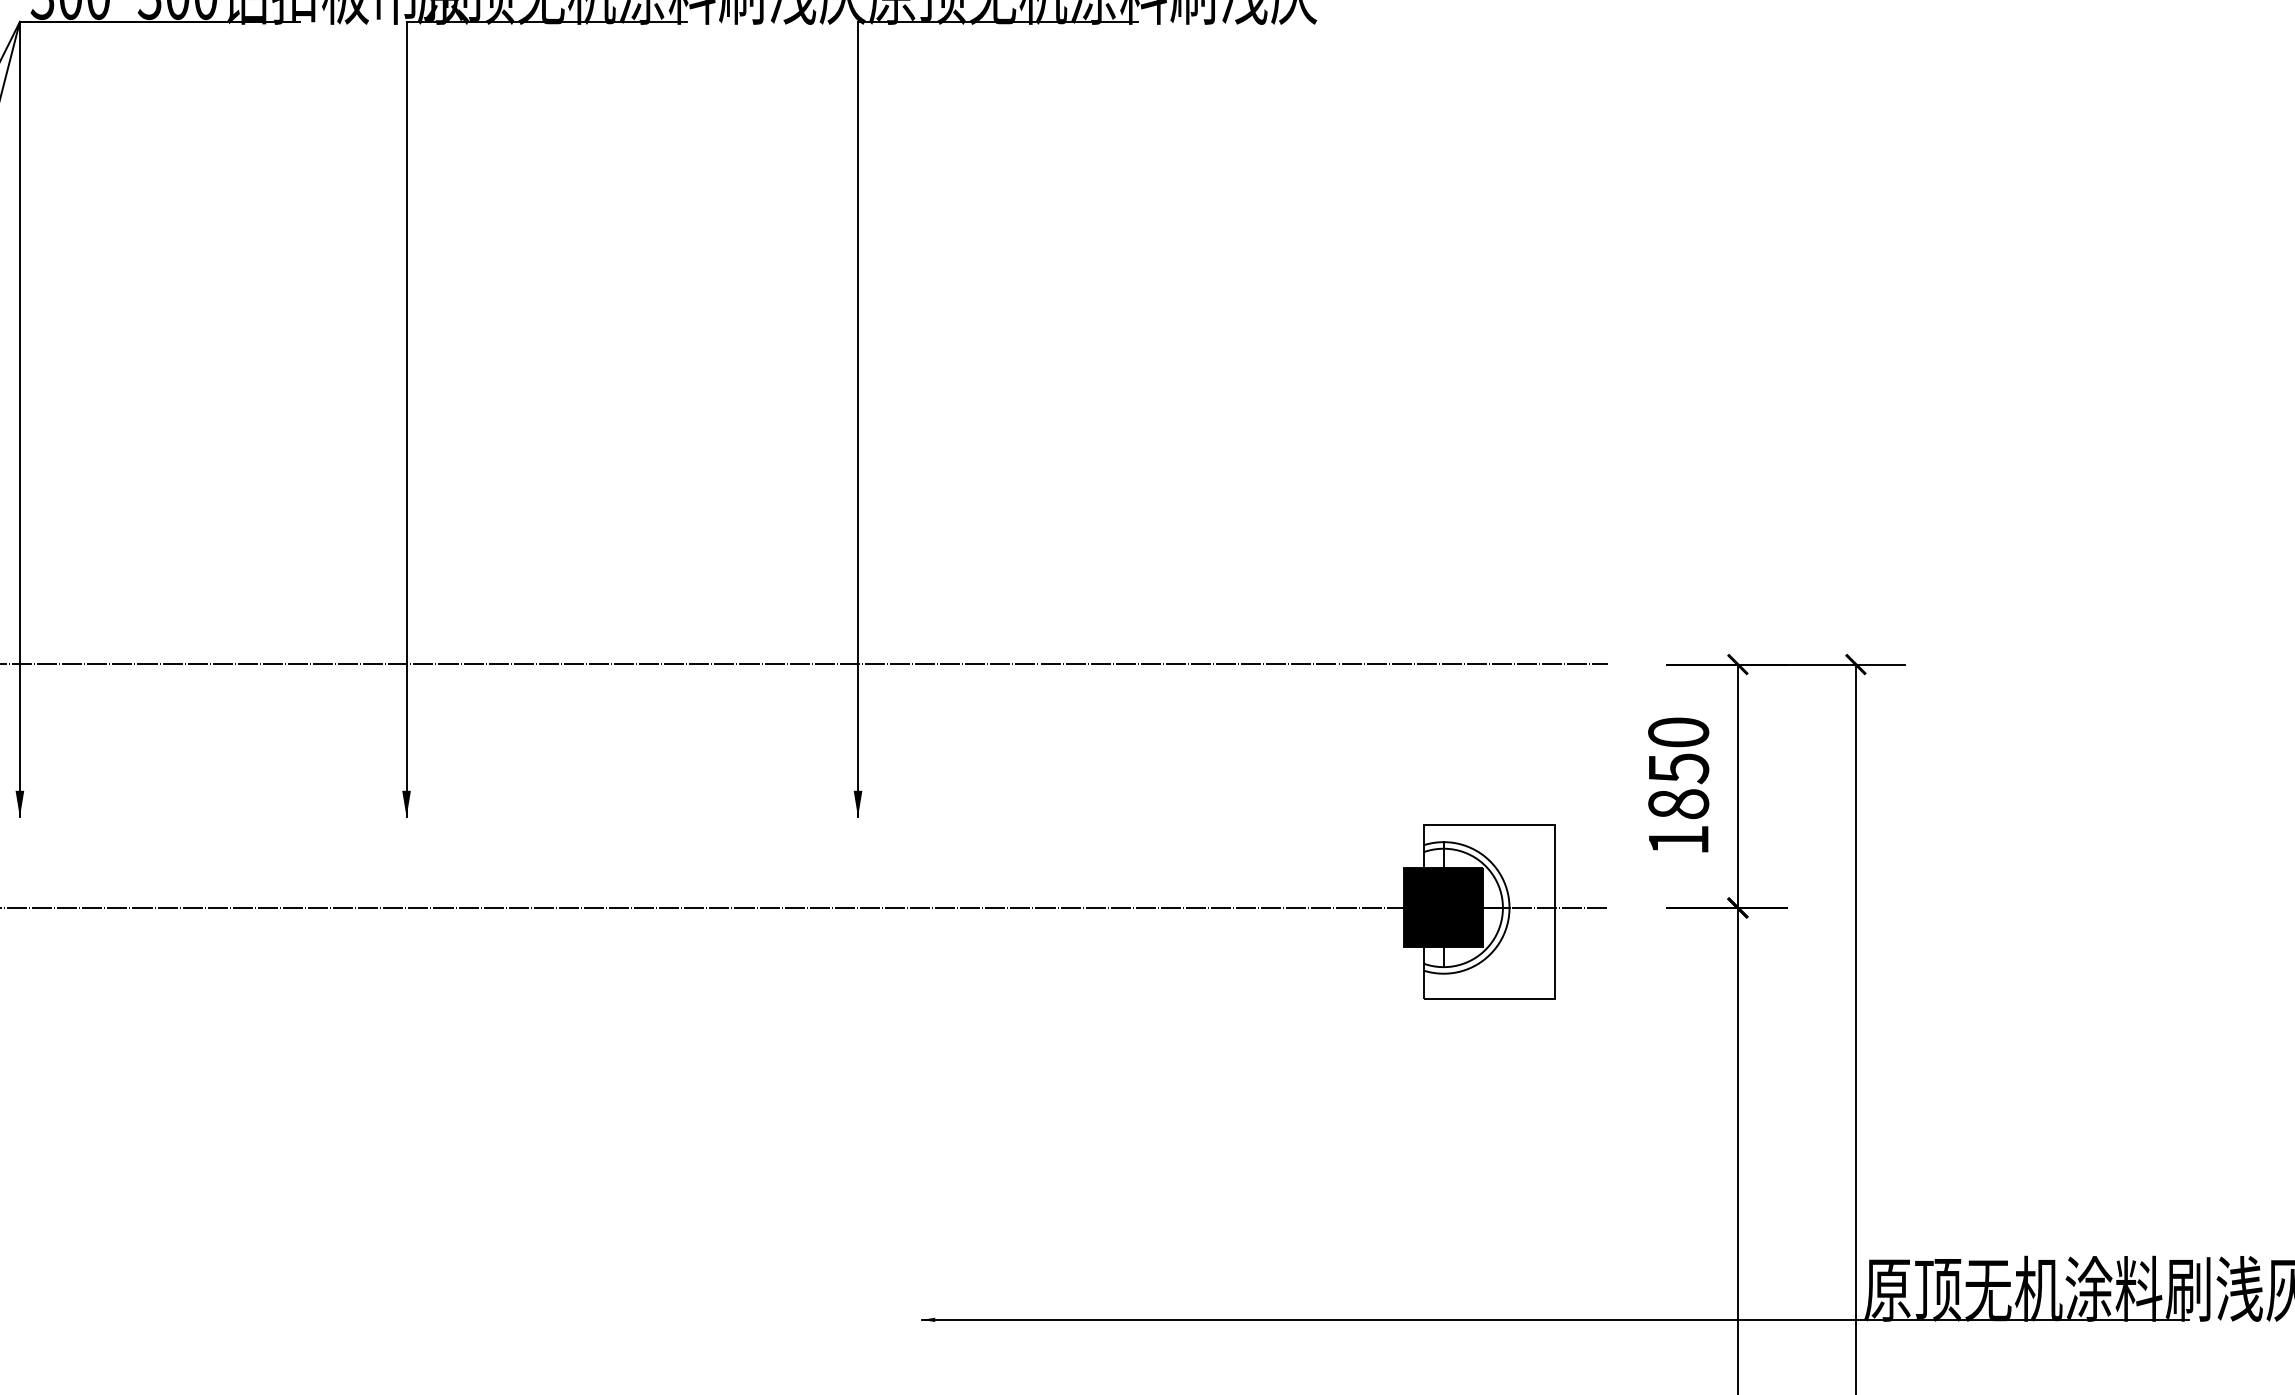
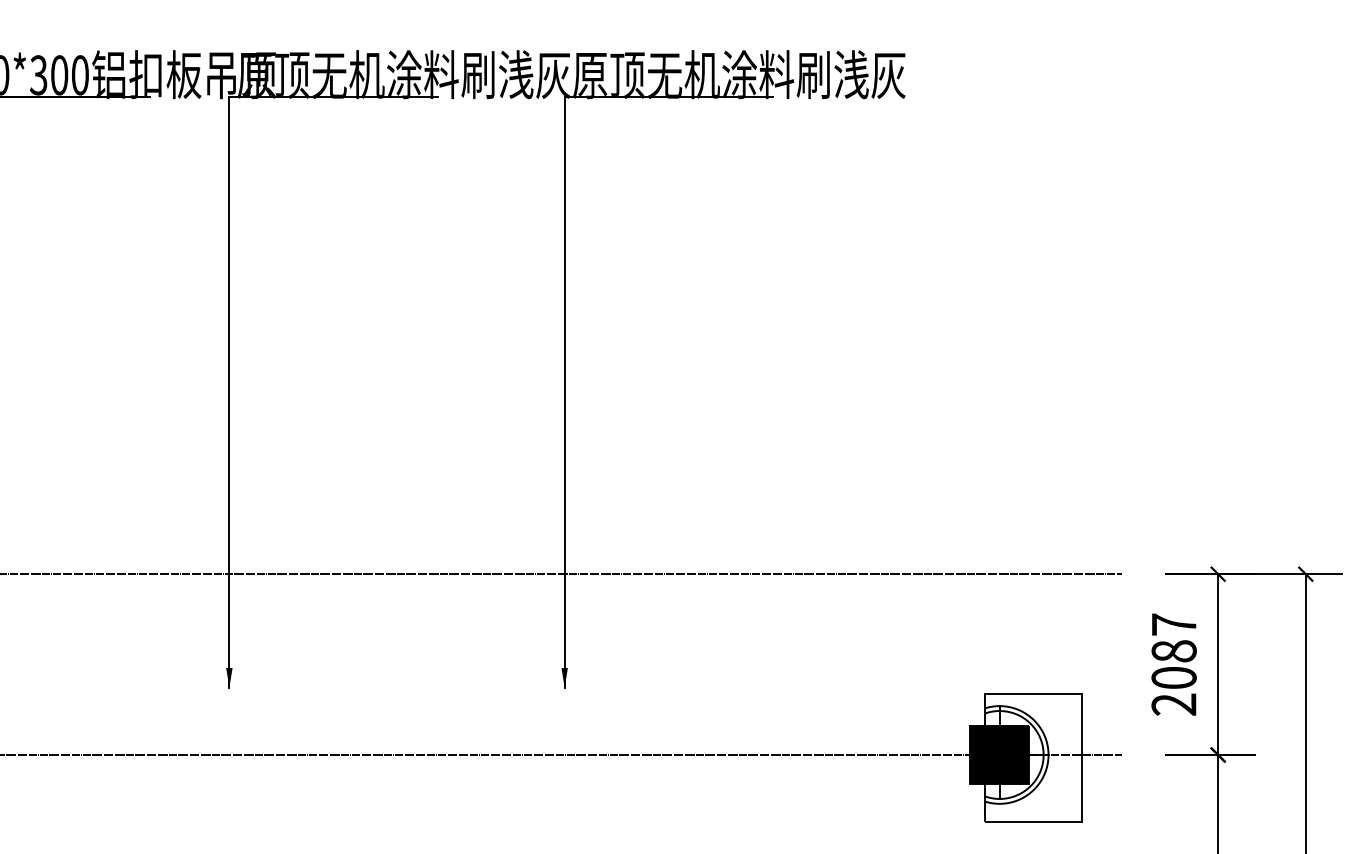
text: (1678, 786) -> (1174, 664), 1850 -> 2087

